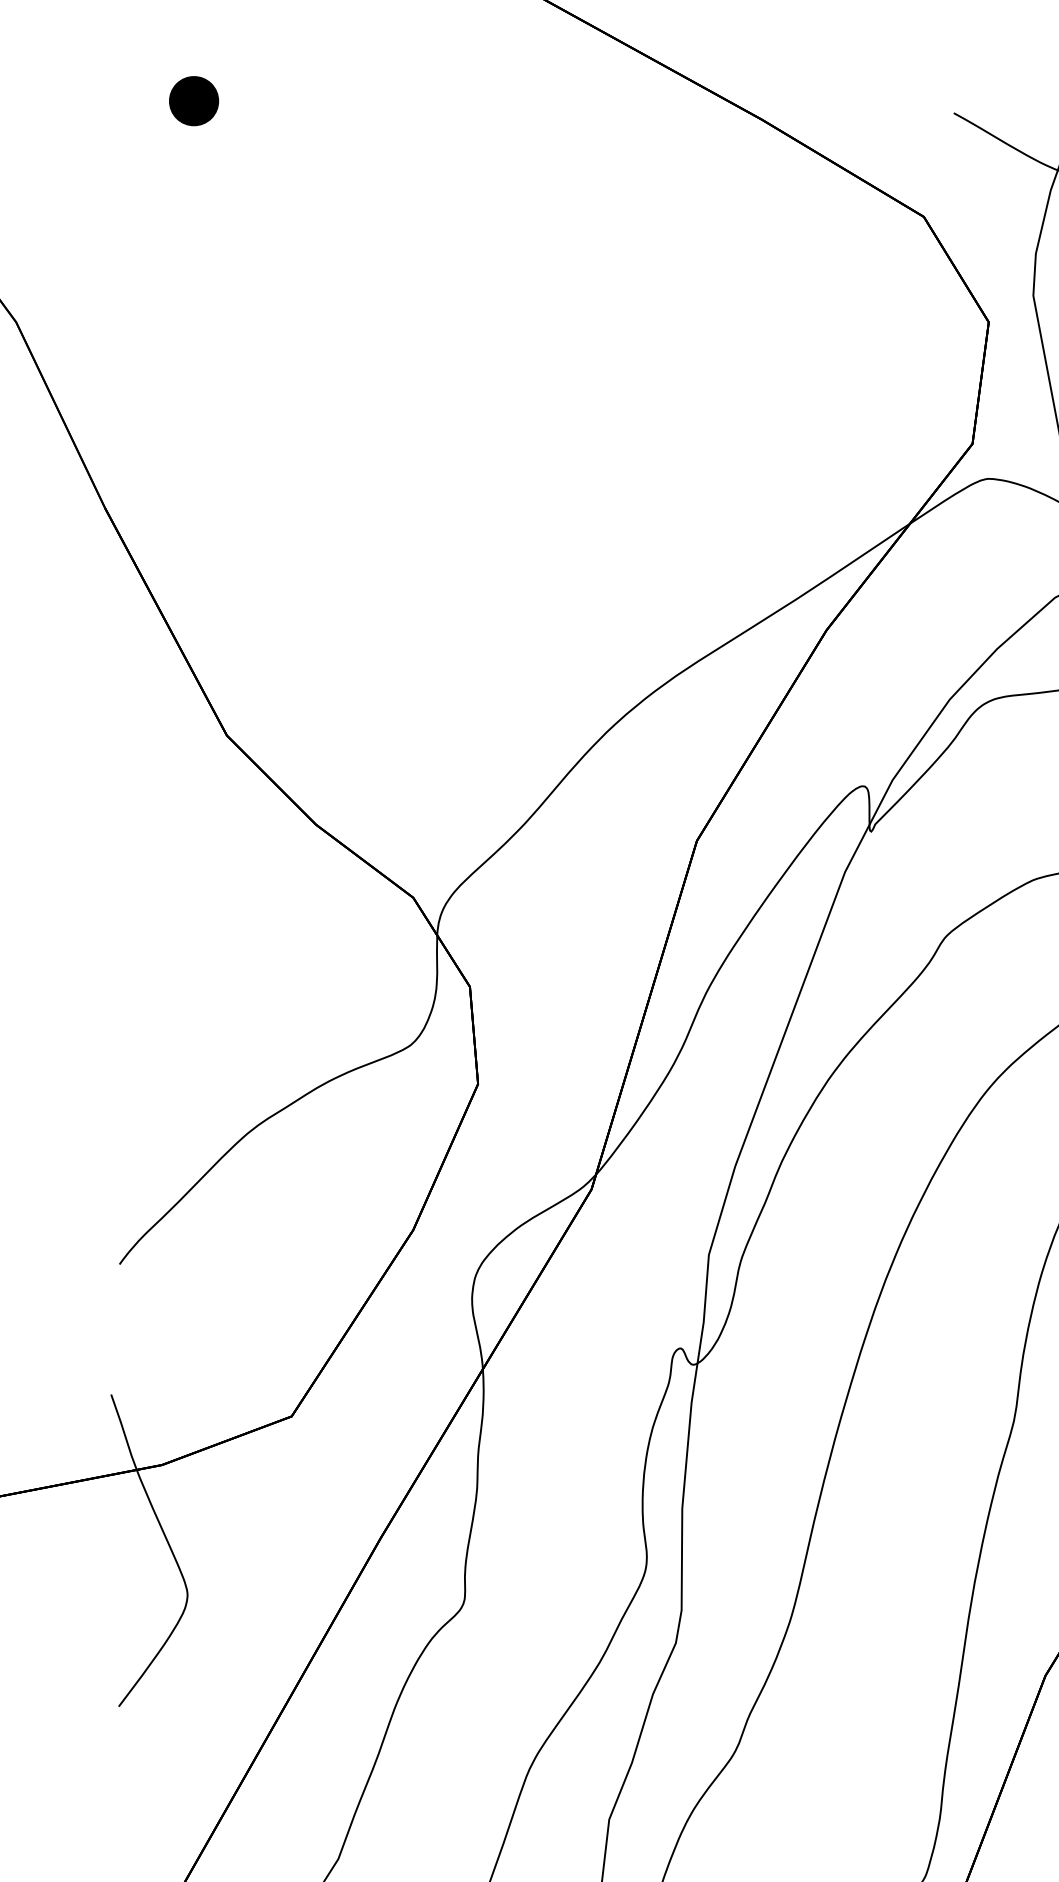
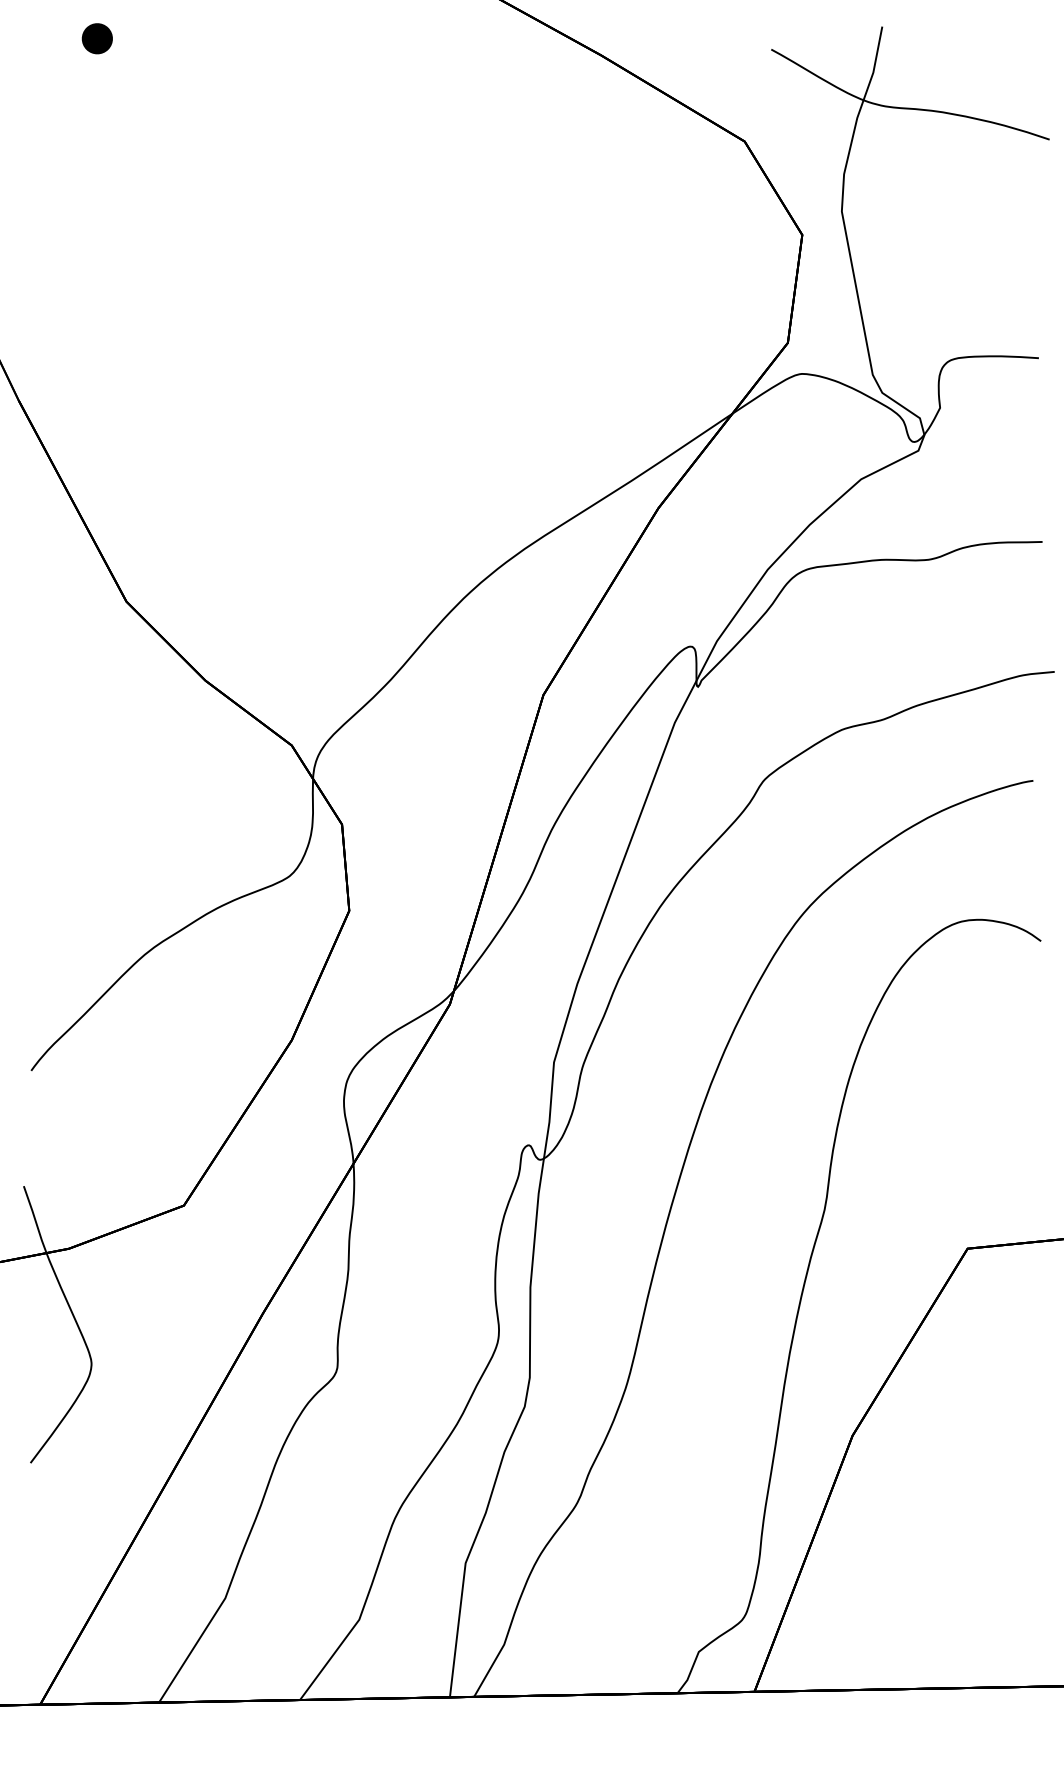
part: (194, 100) -> (97, 38), size x0.7

